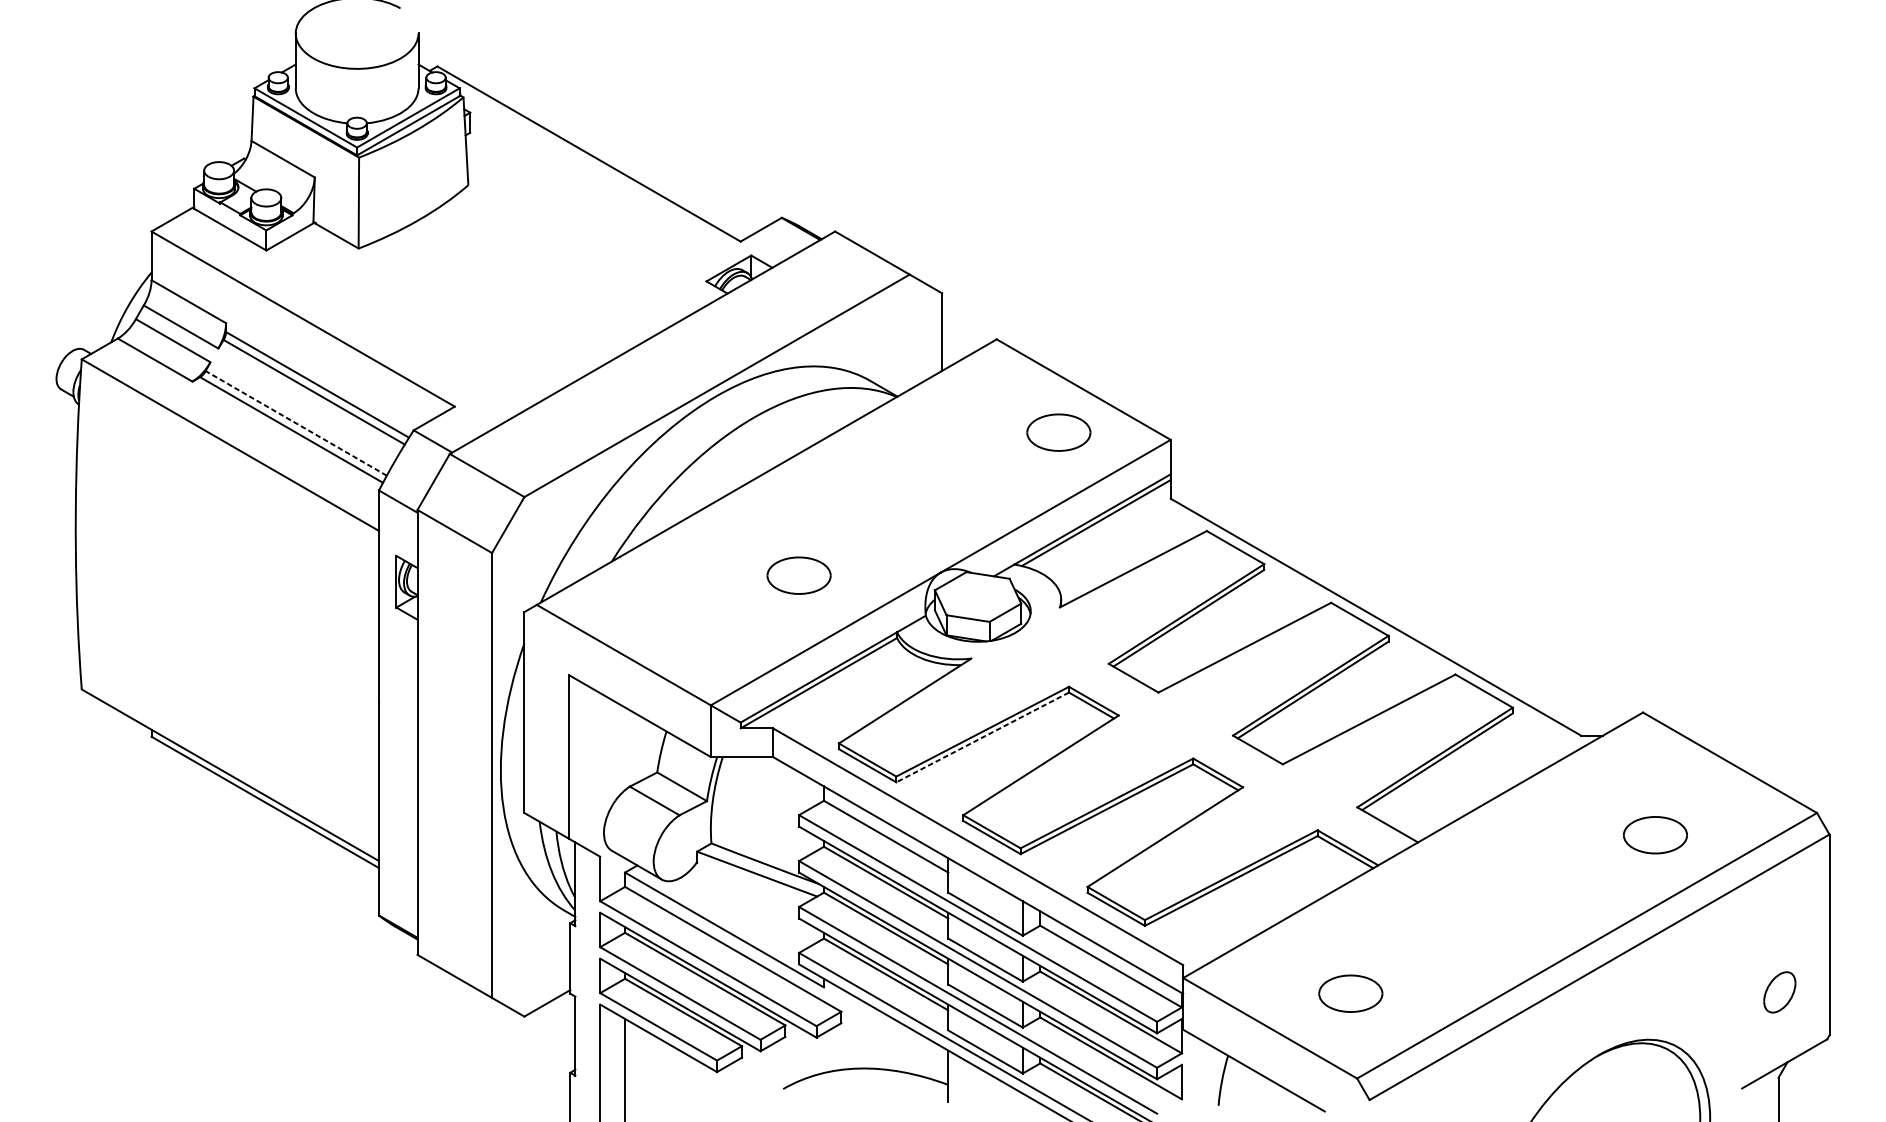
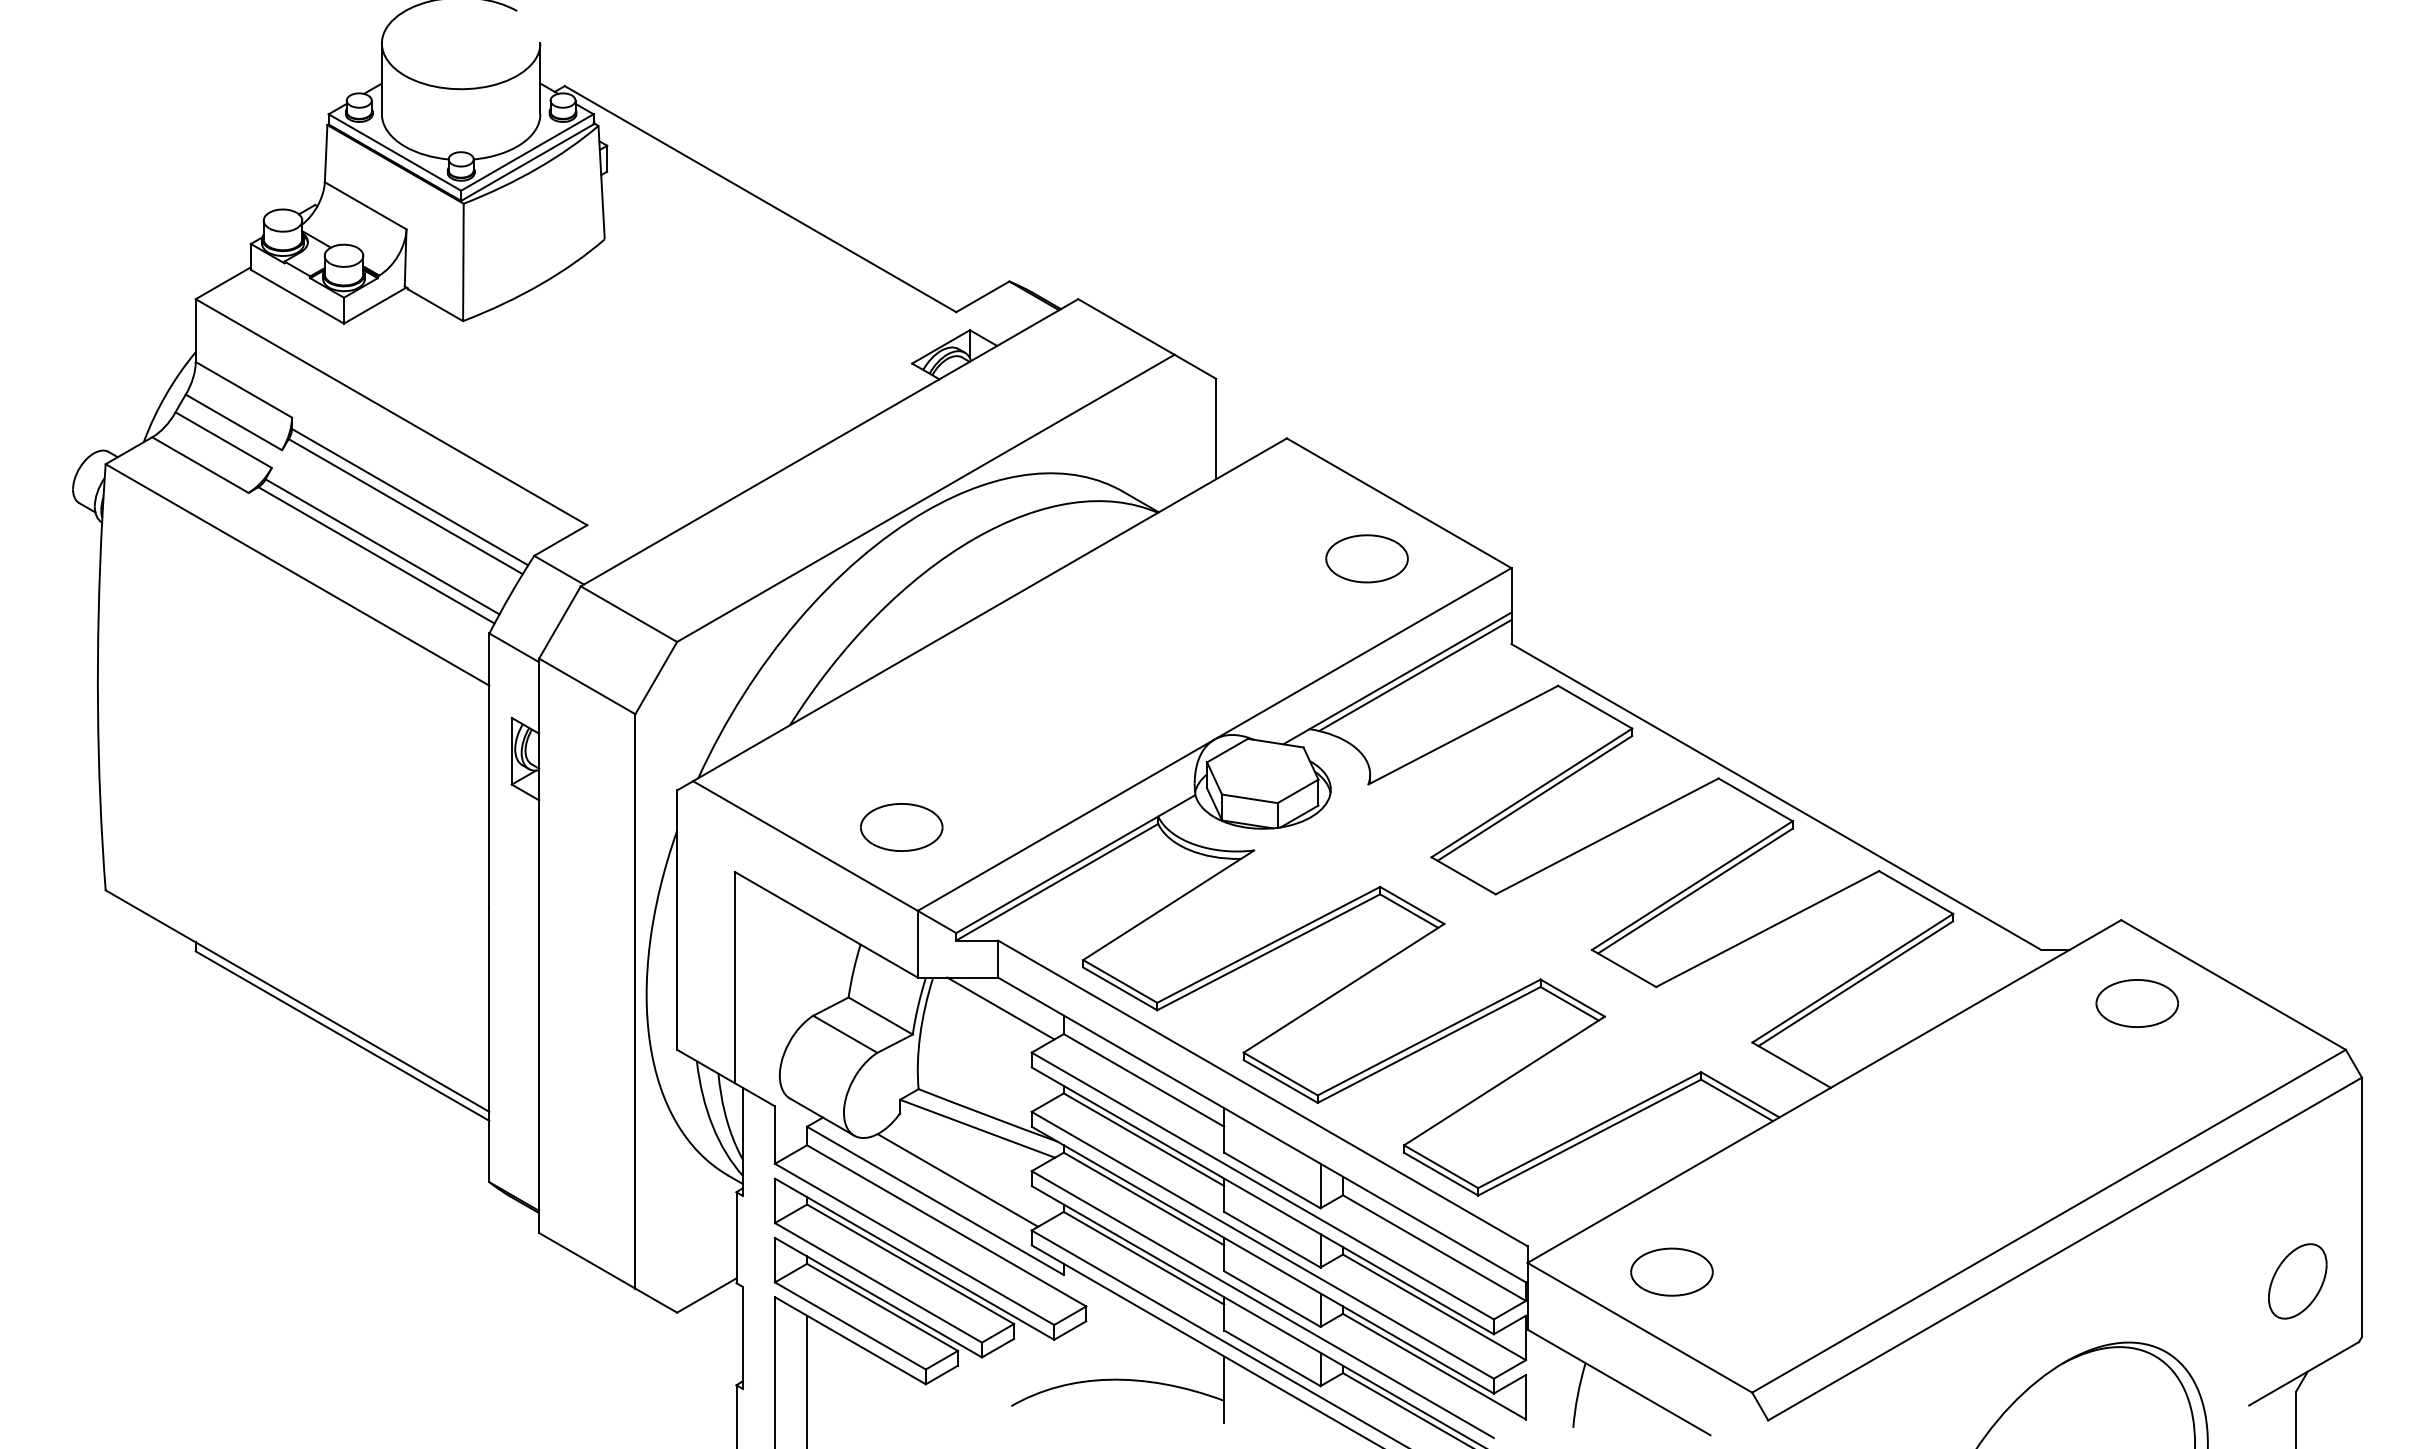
line: (296, 423) -> (382, 546), dashed -> solid
part: (798, 575) -> (901, 827), moved
line: (982, 737) -> (1268, 952), dashed -> solid
line: (774, 780) -> (1000, 1008), added
part: (1654, 835) -> (2136, 1003), moved
line: (741, 914) -> (957, 1180), added
part: (1779, 992) -> (2297, 1281), size x1.43
part: (1350, 993) -> (1671, 1271), moved

